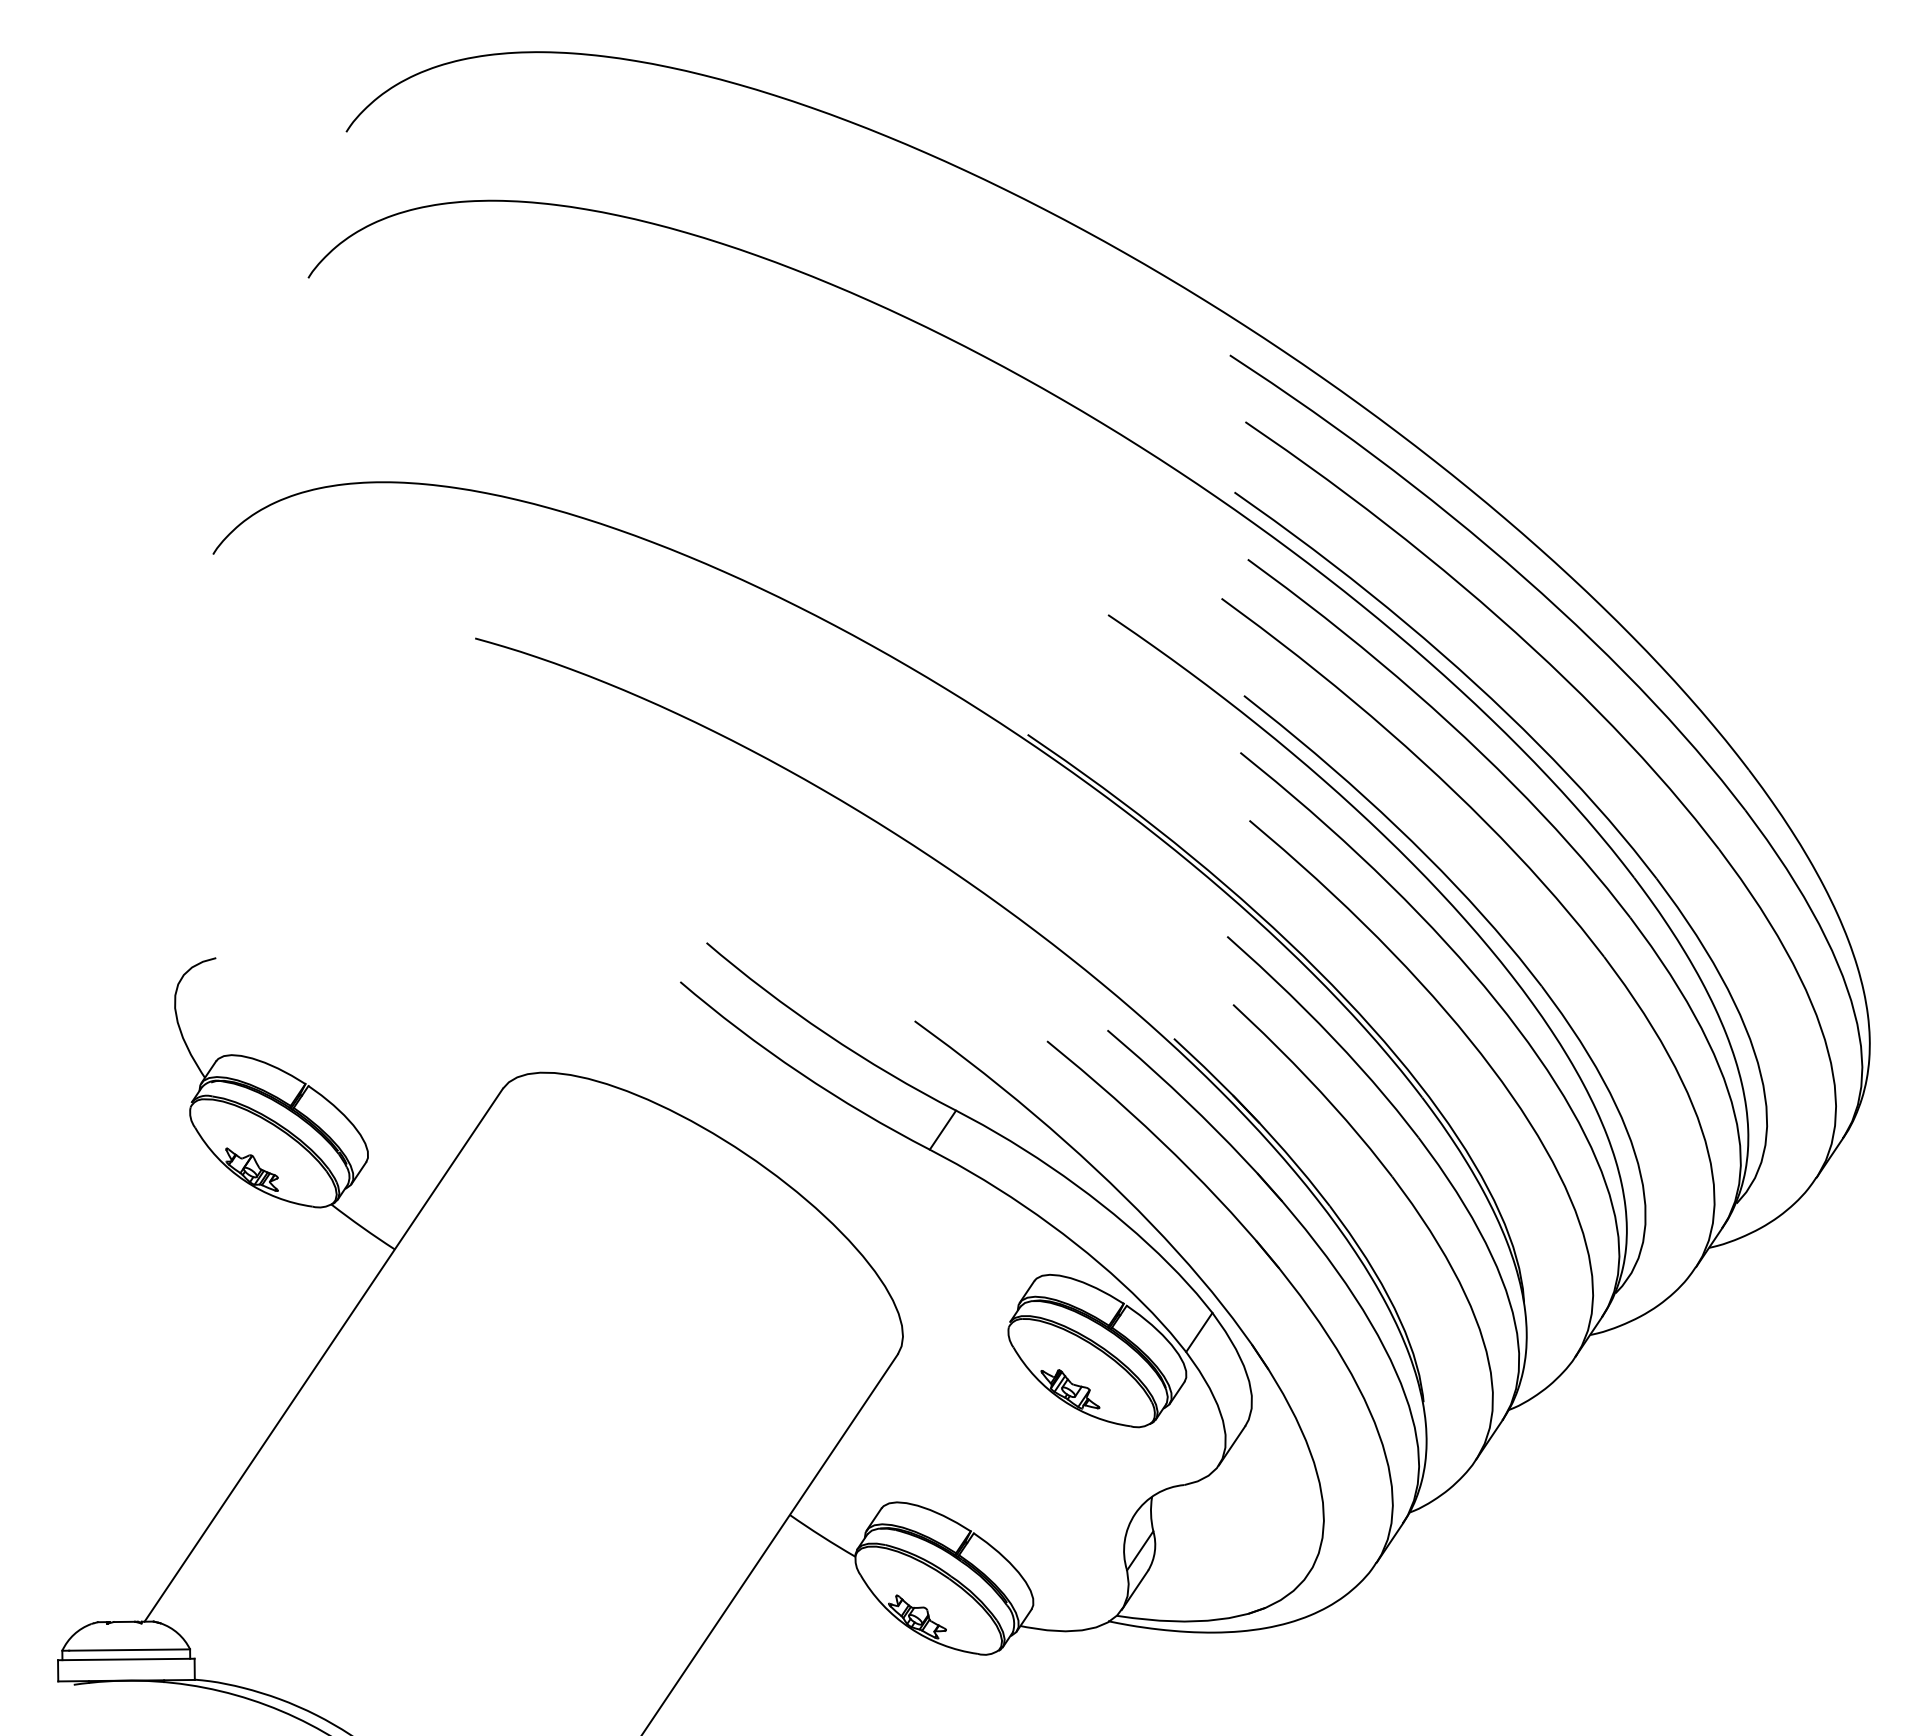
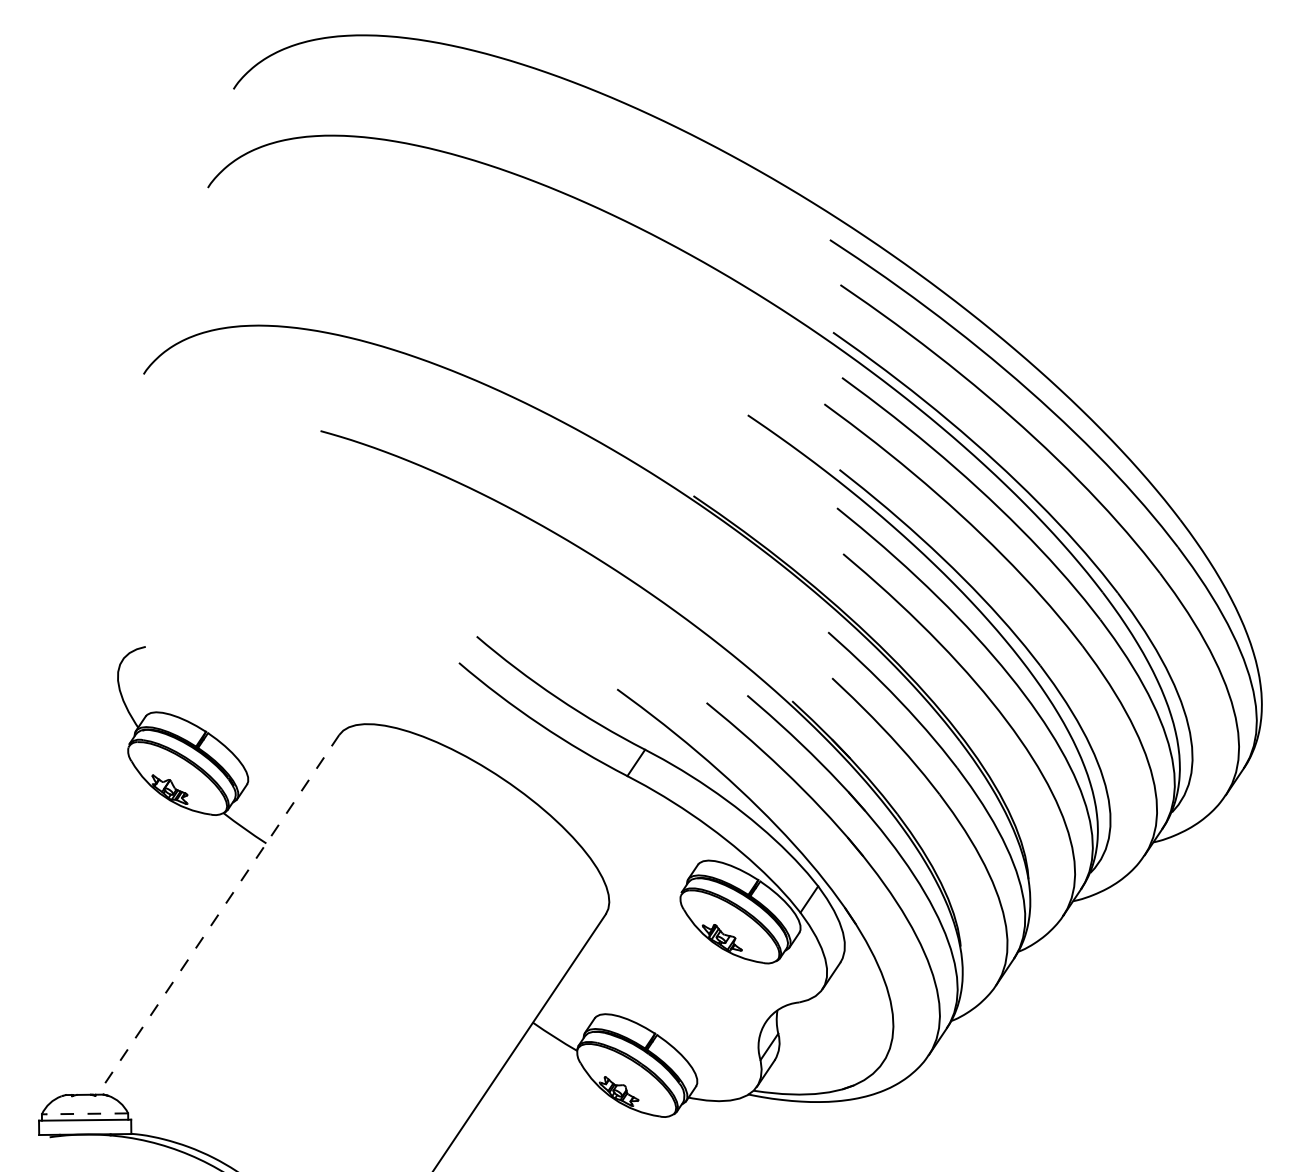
line: (323, 1354) -> (218, 914), solid -> dashed
line: (129, 1649) -> (87, 1113), solid -> dashed

